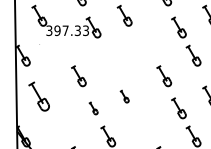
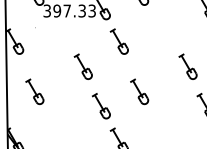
part: (108, 55) -> (119, 41), added
part: (39, 96) -> (35, 91), size x0.71
part: (124, 96) -> (139, 91), size x1.67
part: (93, 108) -> (101, 106), size x1.67

